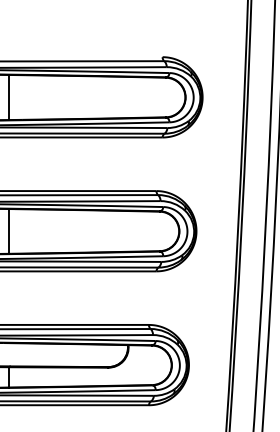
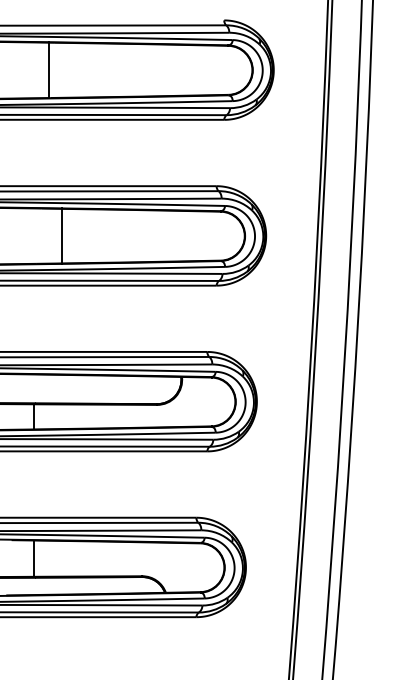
line: (9, 97) -> (49, 70), moved
line: (9, 230) -> (62, 235), moved

